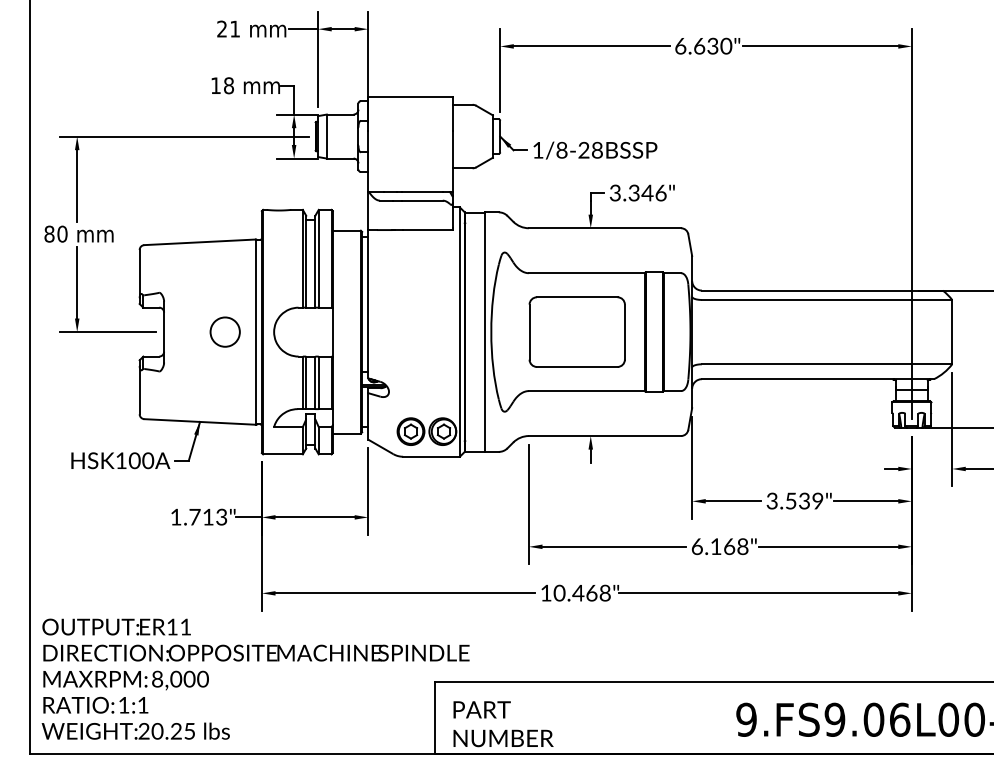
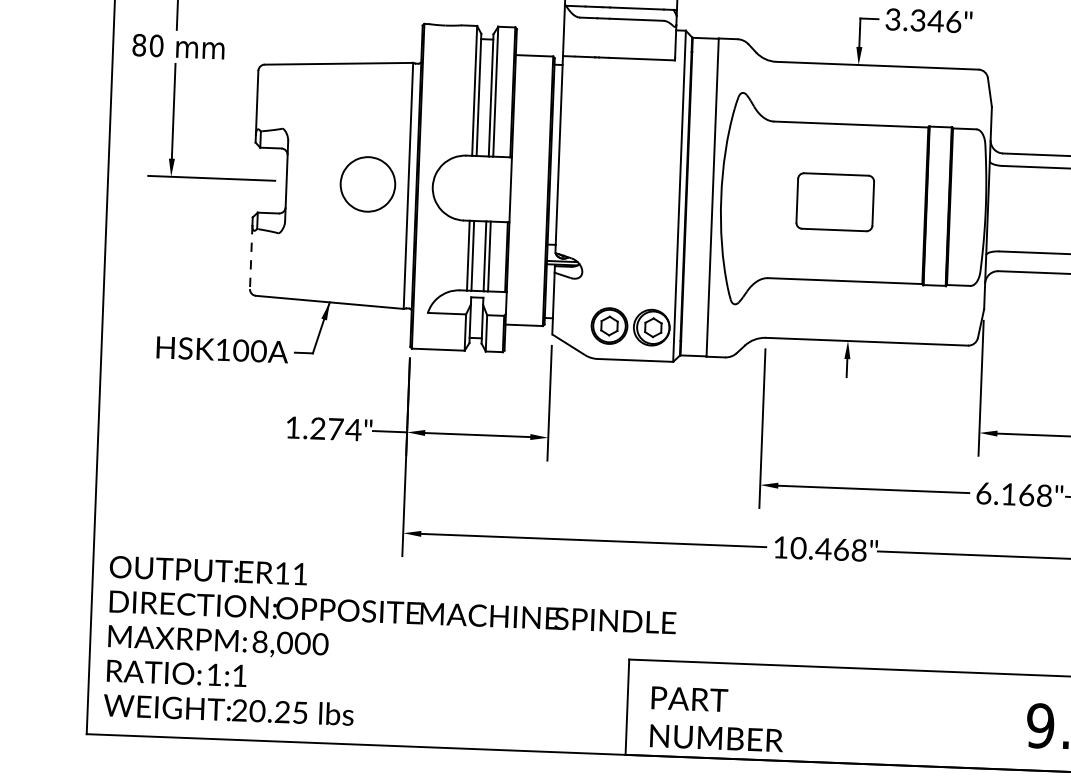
part: (224, 331) -> (366, 183), size x1.4
part: (576, 331) -> (834, 201), size x0.6
line: (139, 390) -> (250, 257), solid -> dashed
text: (208, 516) -> (336, 428), 1.713" -> 1.274"

